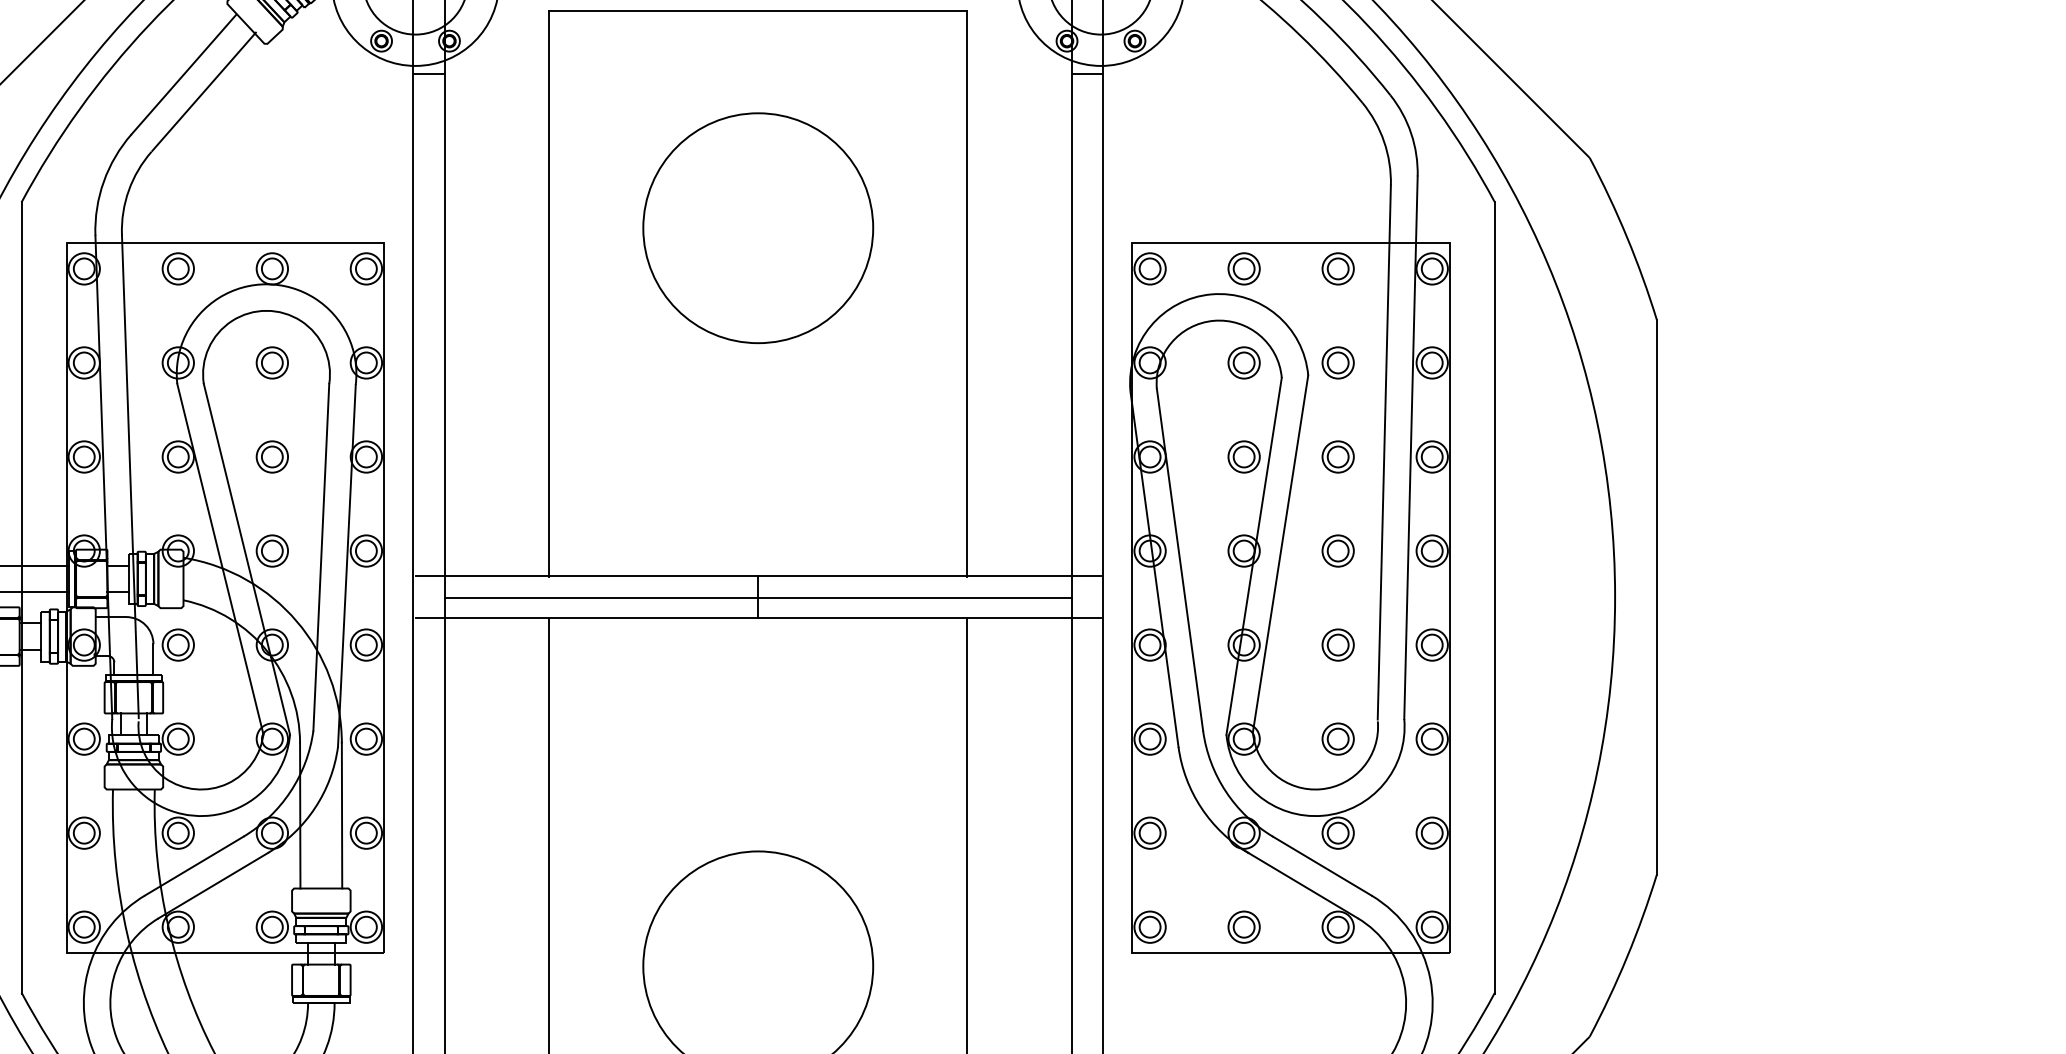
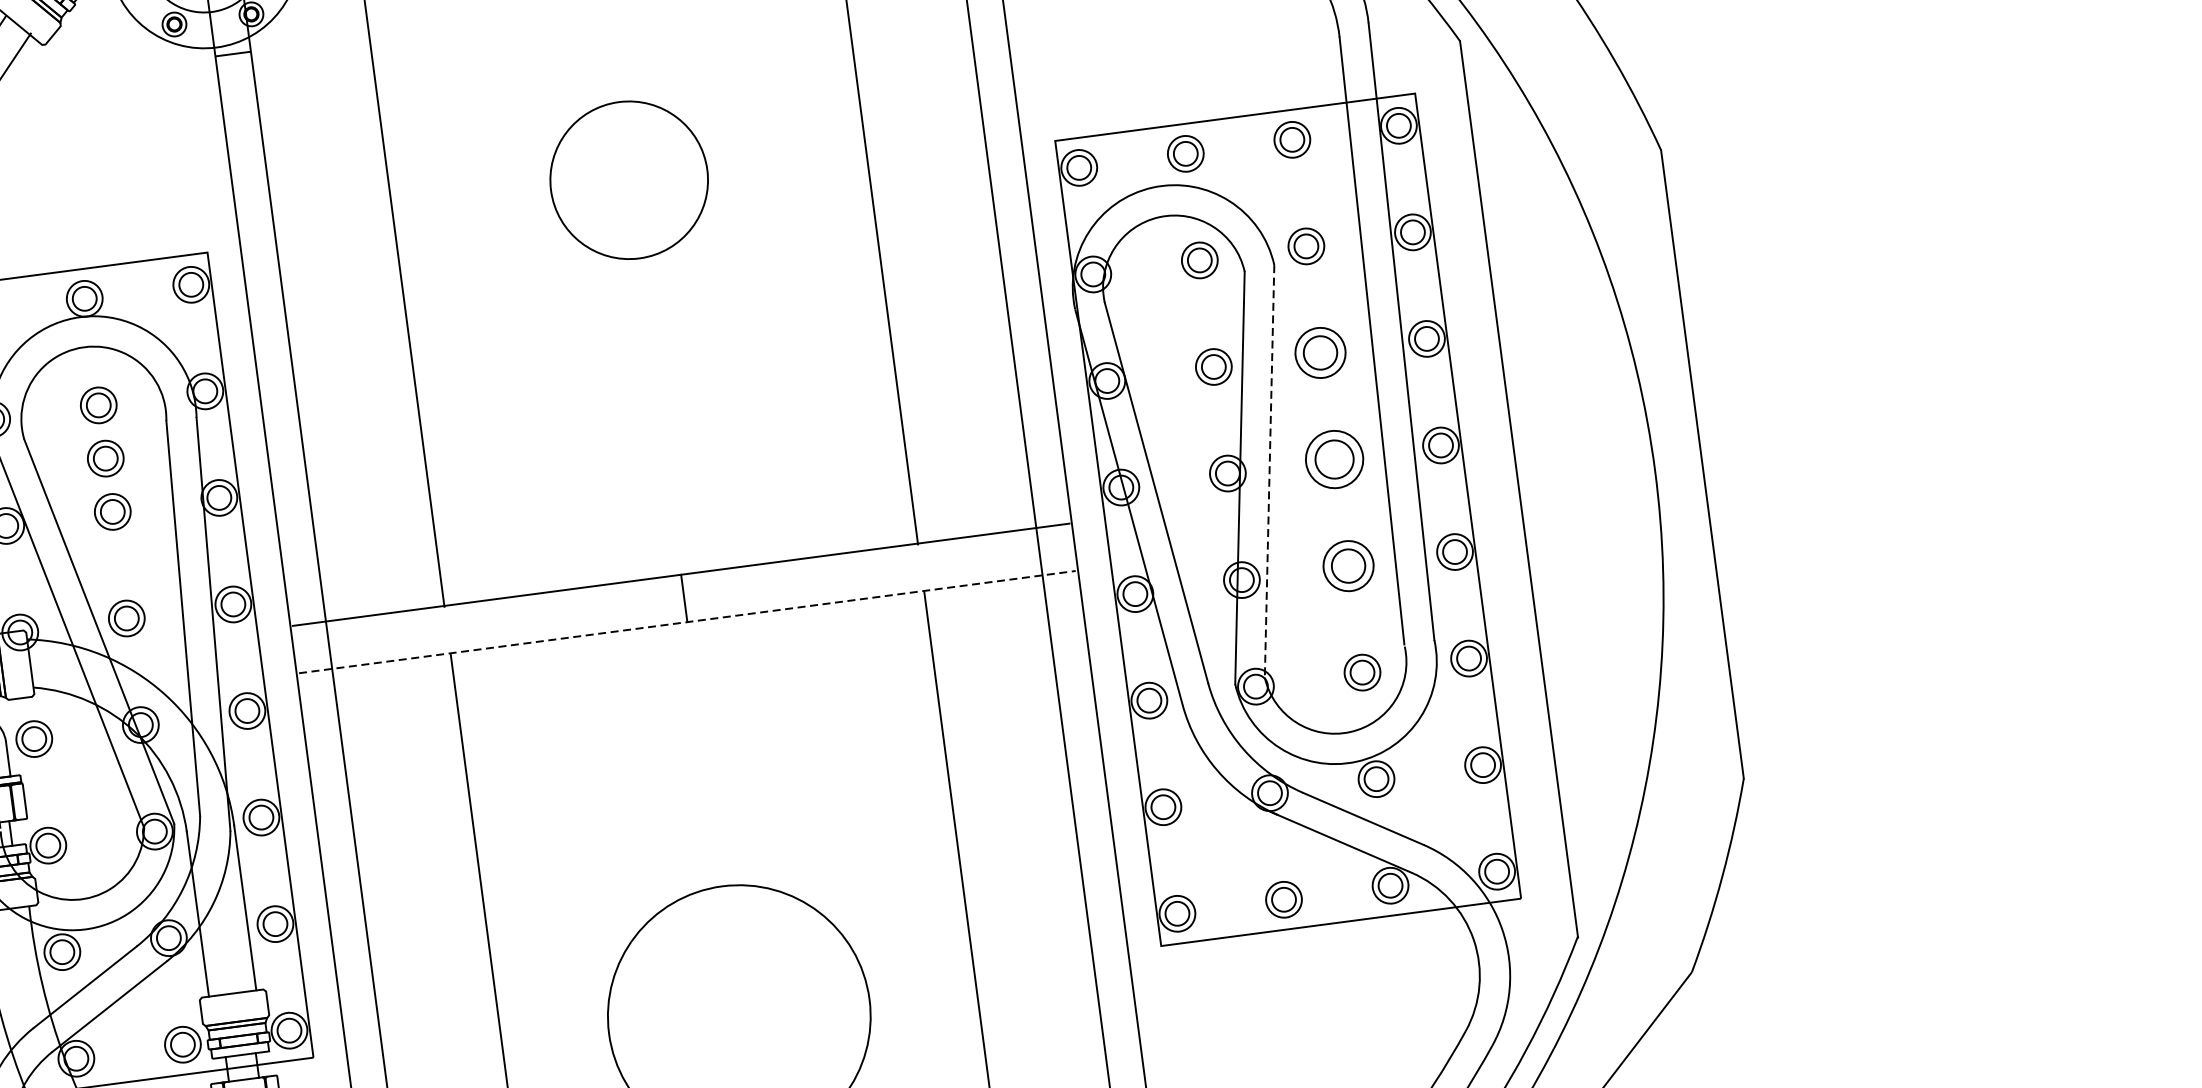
circle: (758, 228) -> (629, 180), size x0.6
part: (271, 409) -> (104, 458), added
part: (1337, 456) -> (1319, 352), size x1.4
part: (1337, 550) -> (1333, 459), size x1.6
line: (1280, 553) -> (1269, 470), solid -> dashed
line: (757, 598) -> (683, 599), removed
line: (758, 618) -> (687, 622), solid -> dashed
part: (1337, 644) -> (1347, 565), size x1.4

